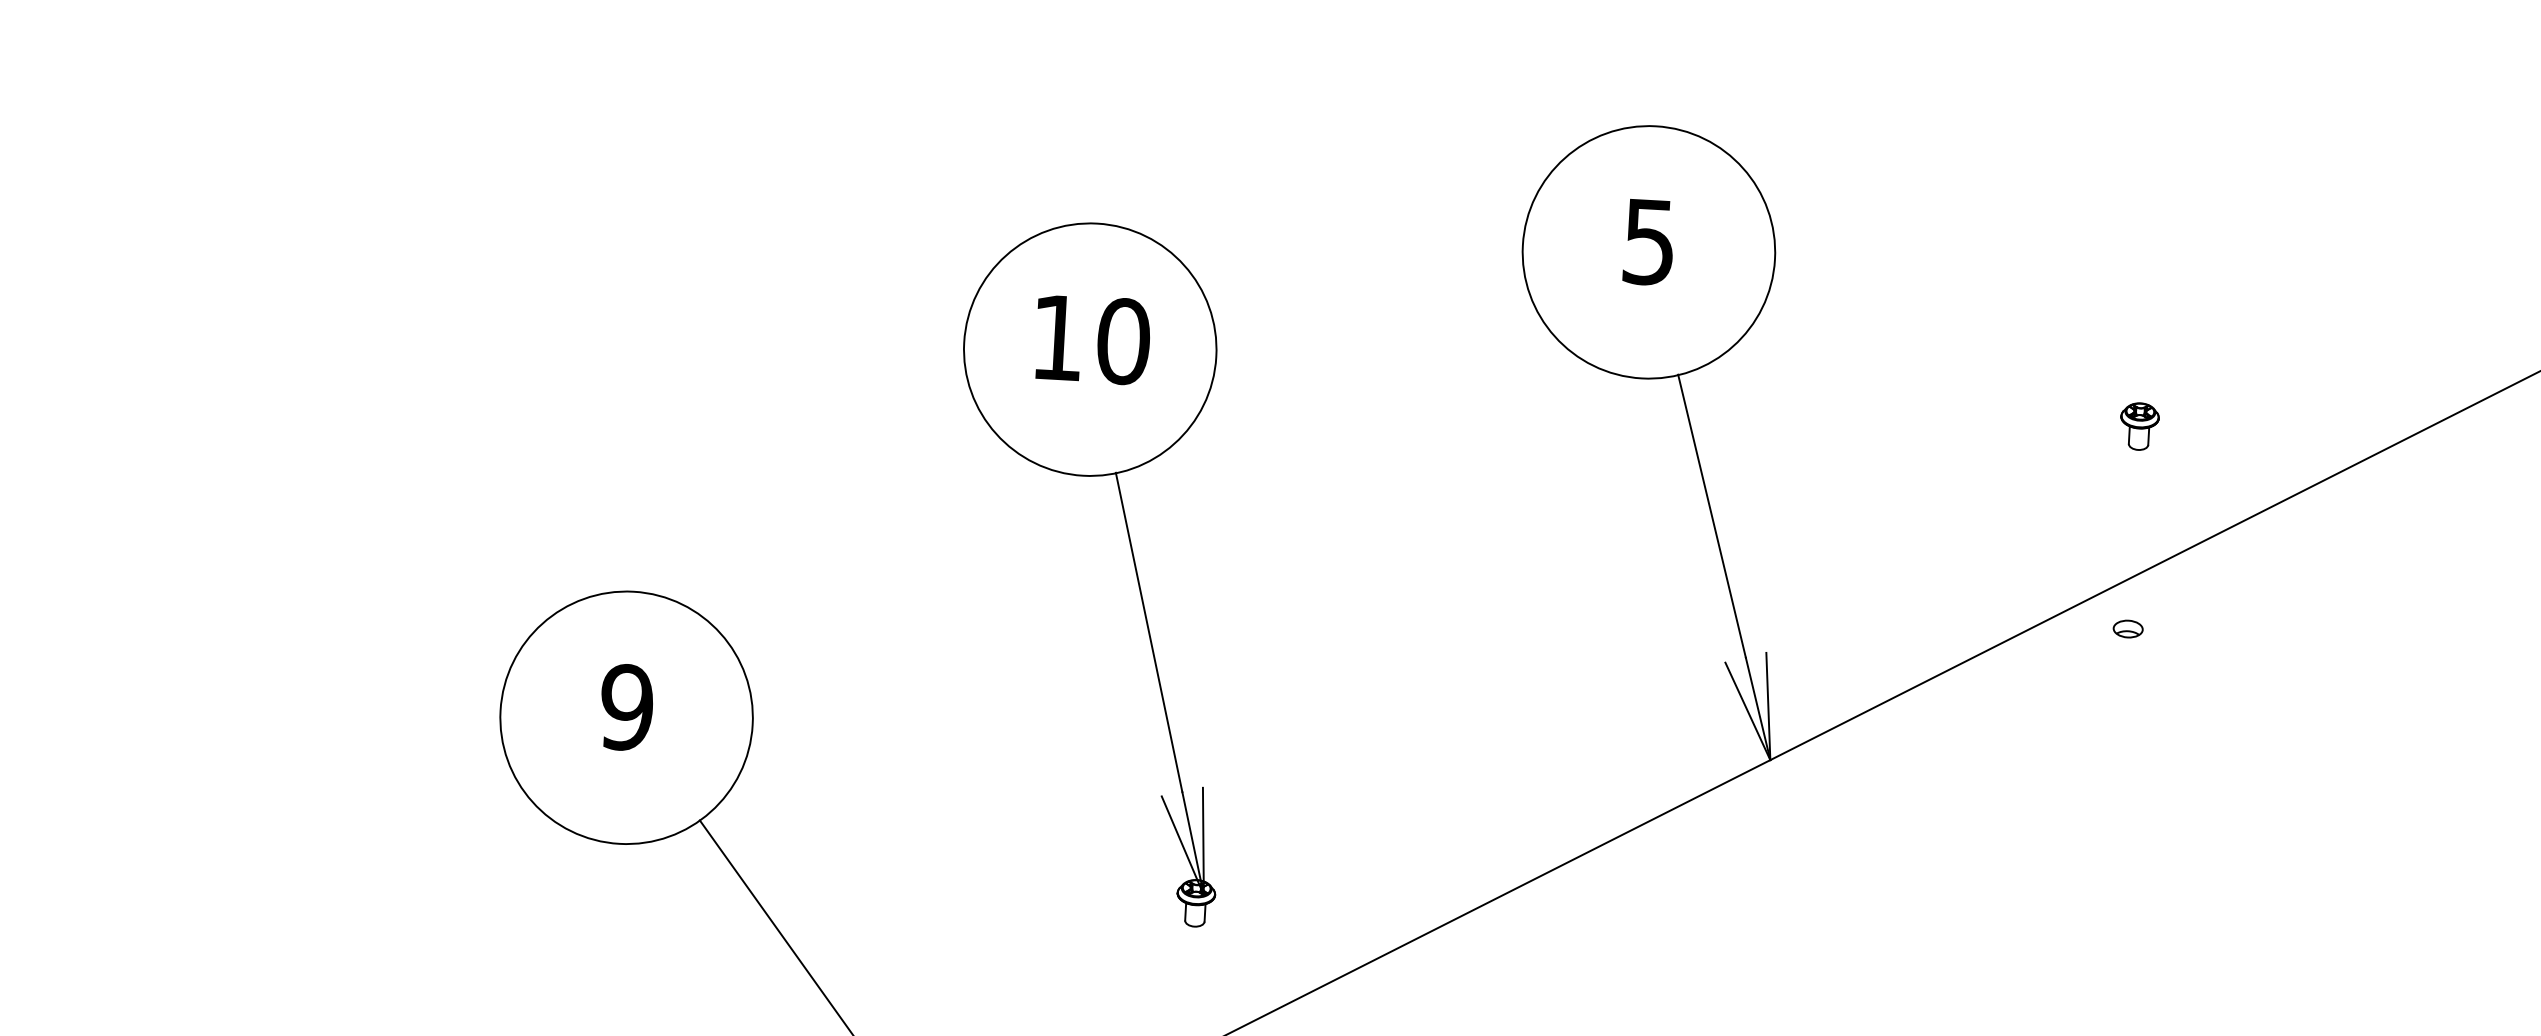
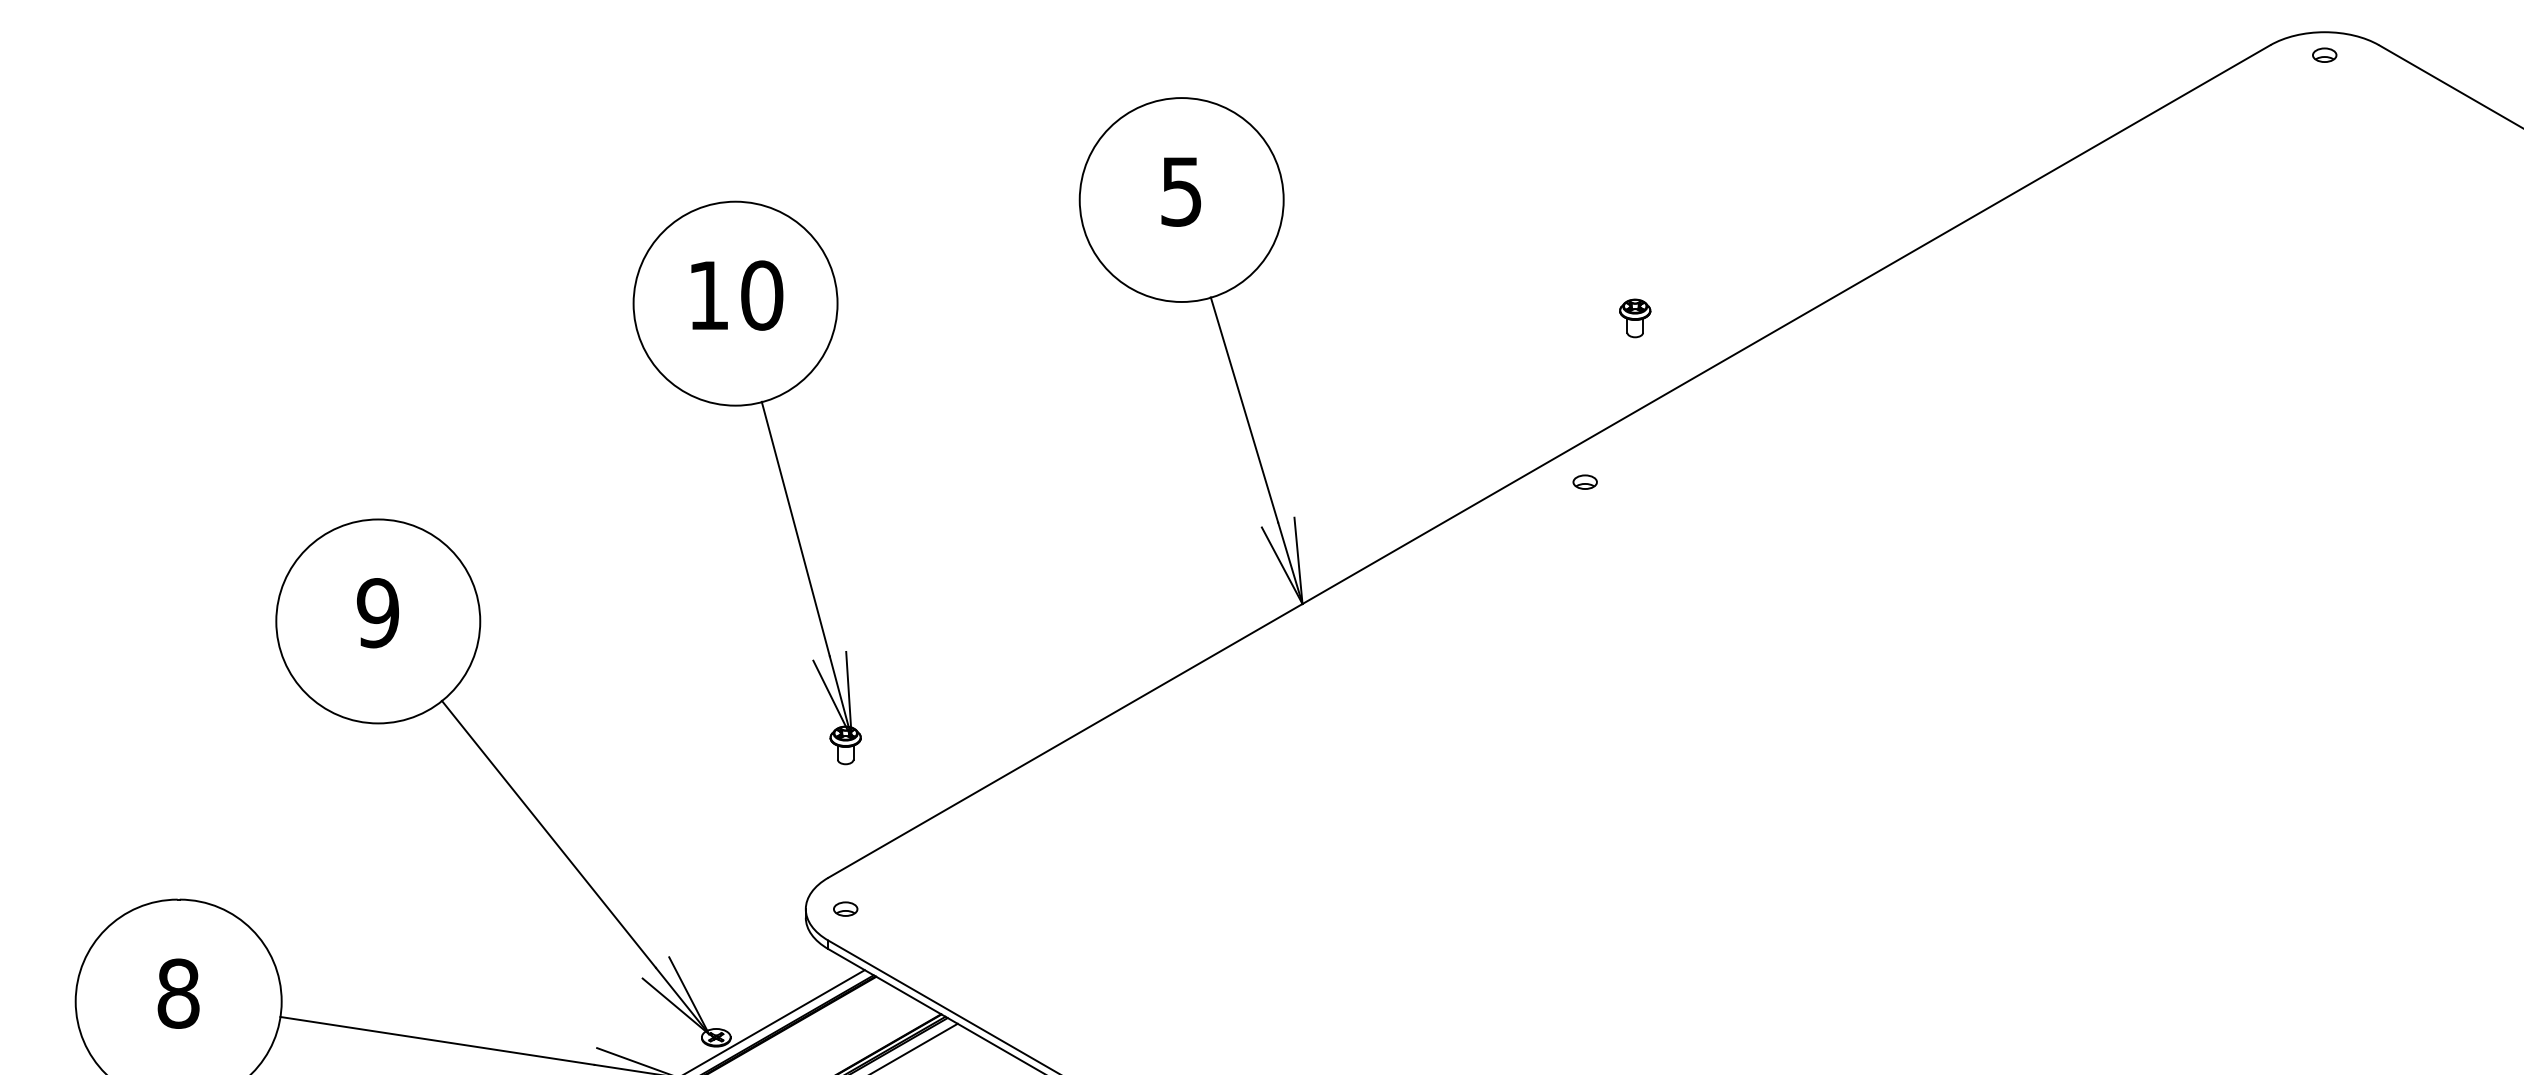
part: (2139, 426) -> (1635, 318), moved

